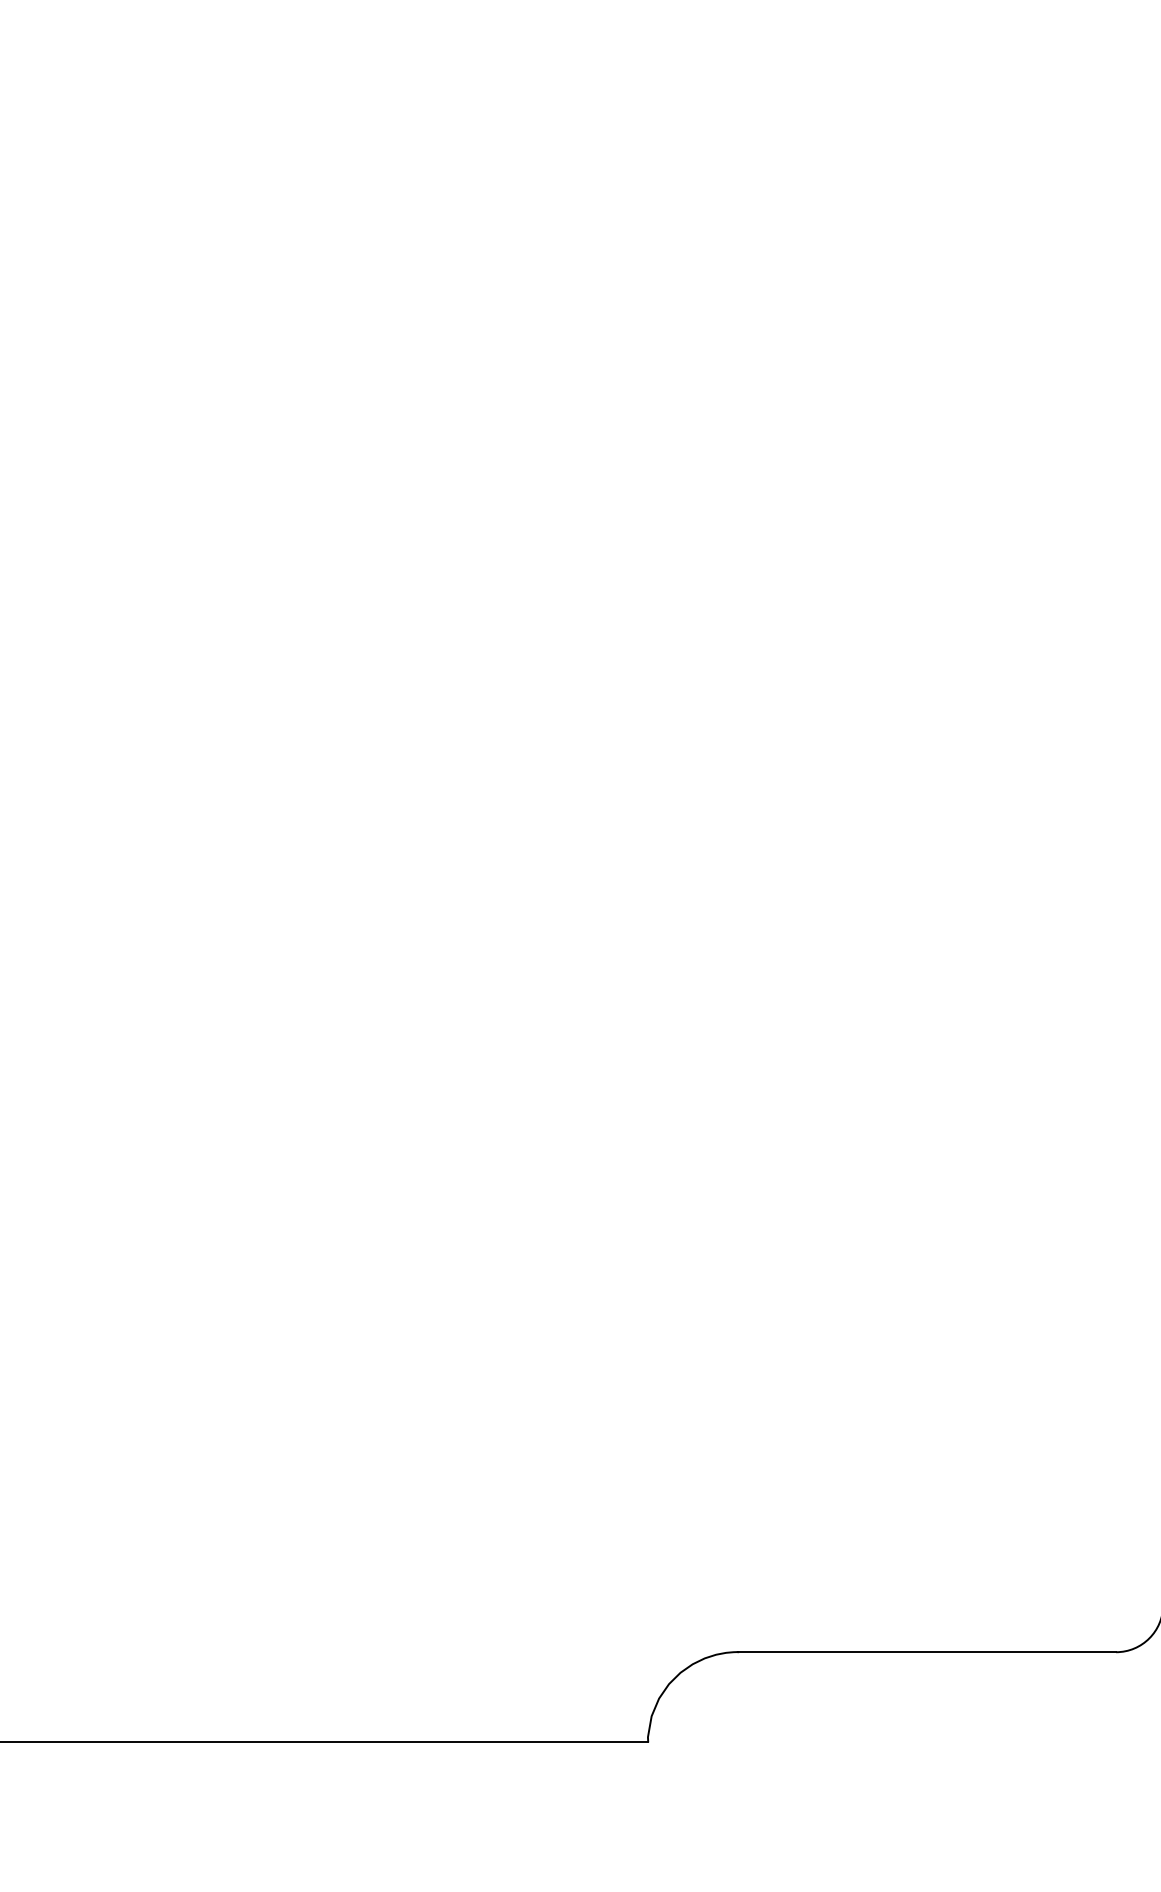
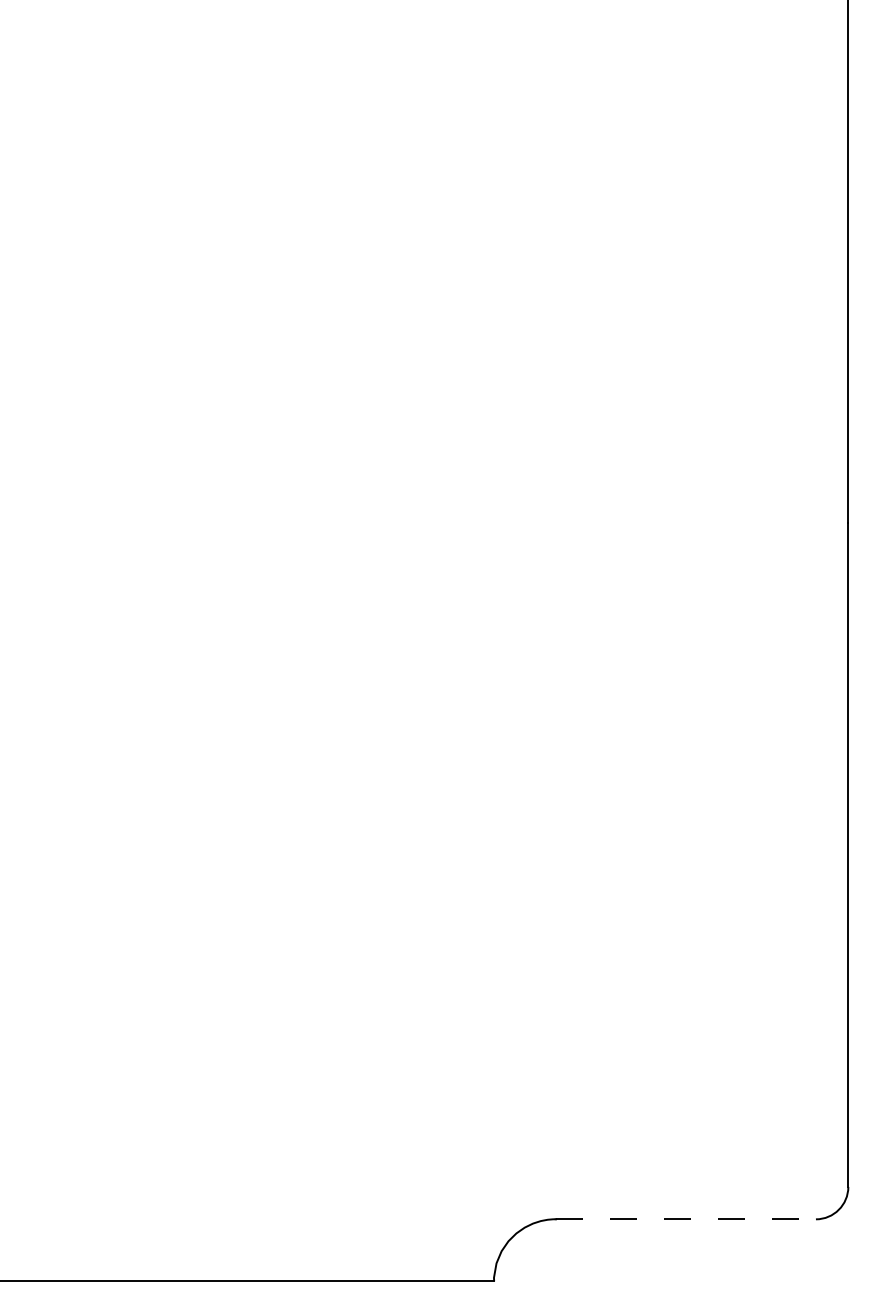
line: (927, 1652) -> (686, 1219), solid -> dashed

